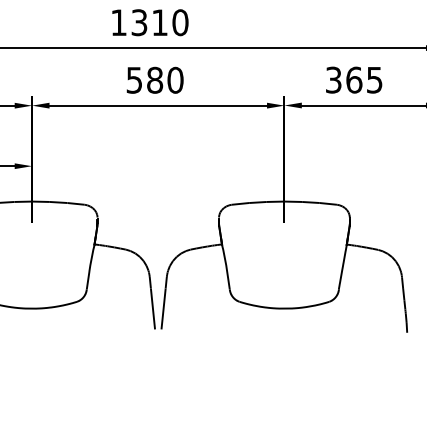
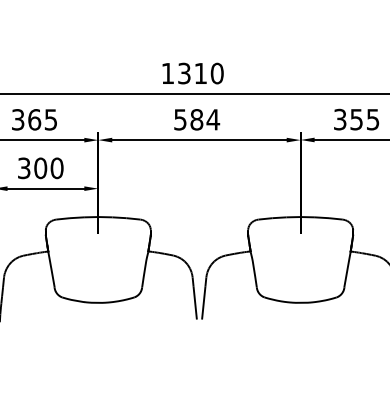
text: (175, 79) -> (213, 119), 580 -> 584
text: (354, 79) -> (356, 119), 365 -> 355

